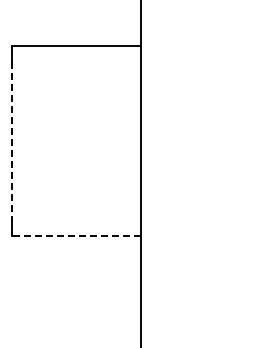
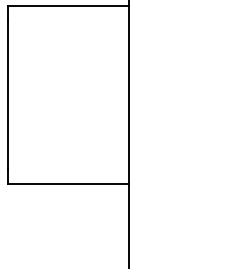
line: (11, 141) -> (8, 95), dashed -> solid
line: (76, 236) -> (68, 184), dashed -> solid

